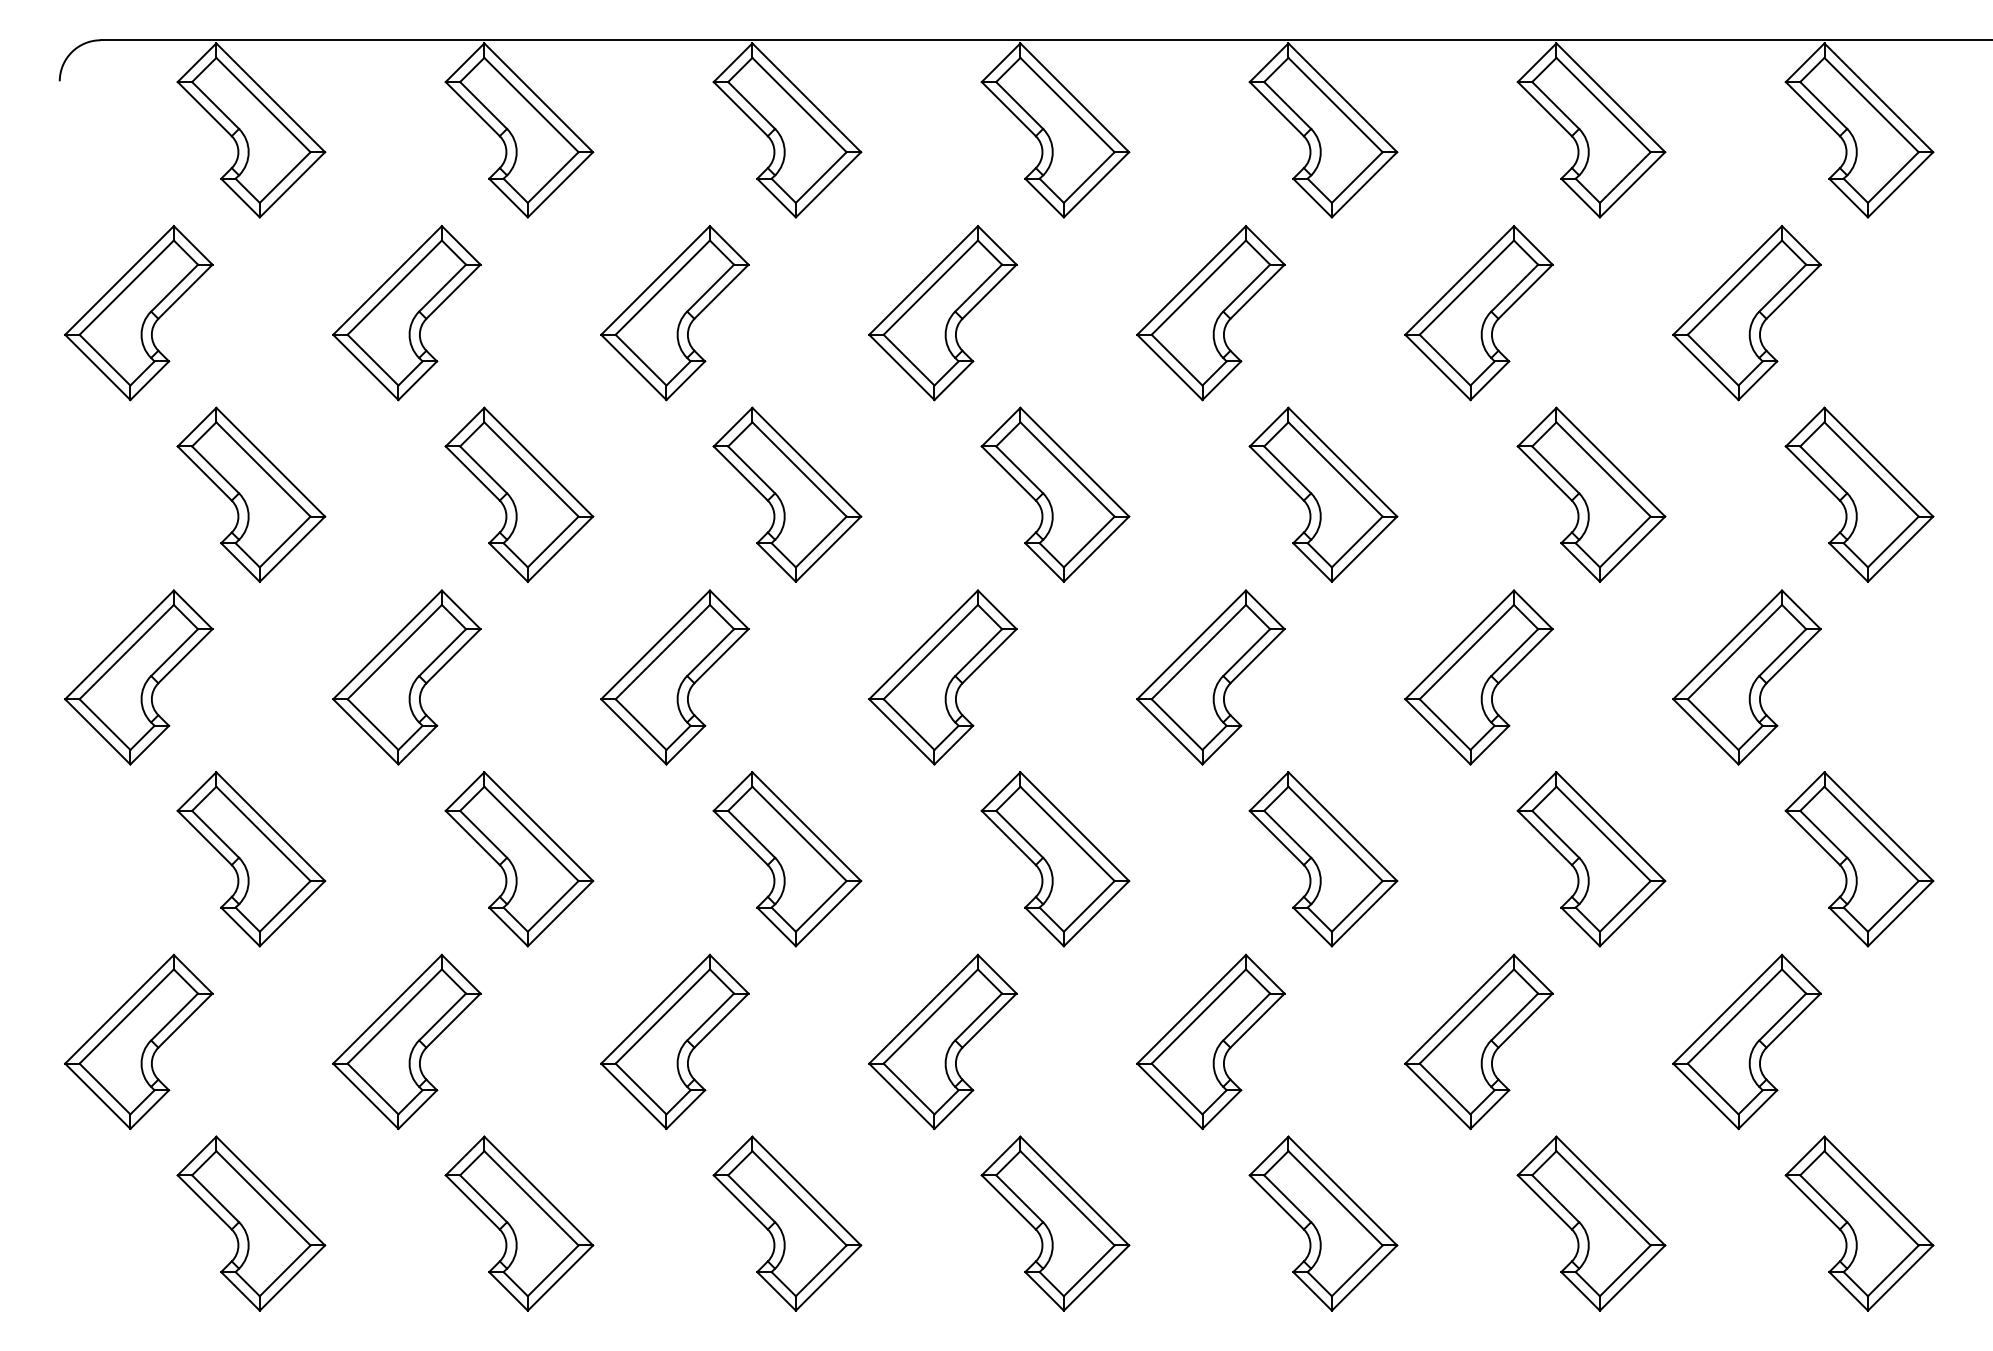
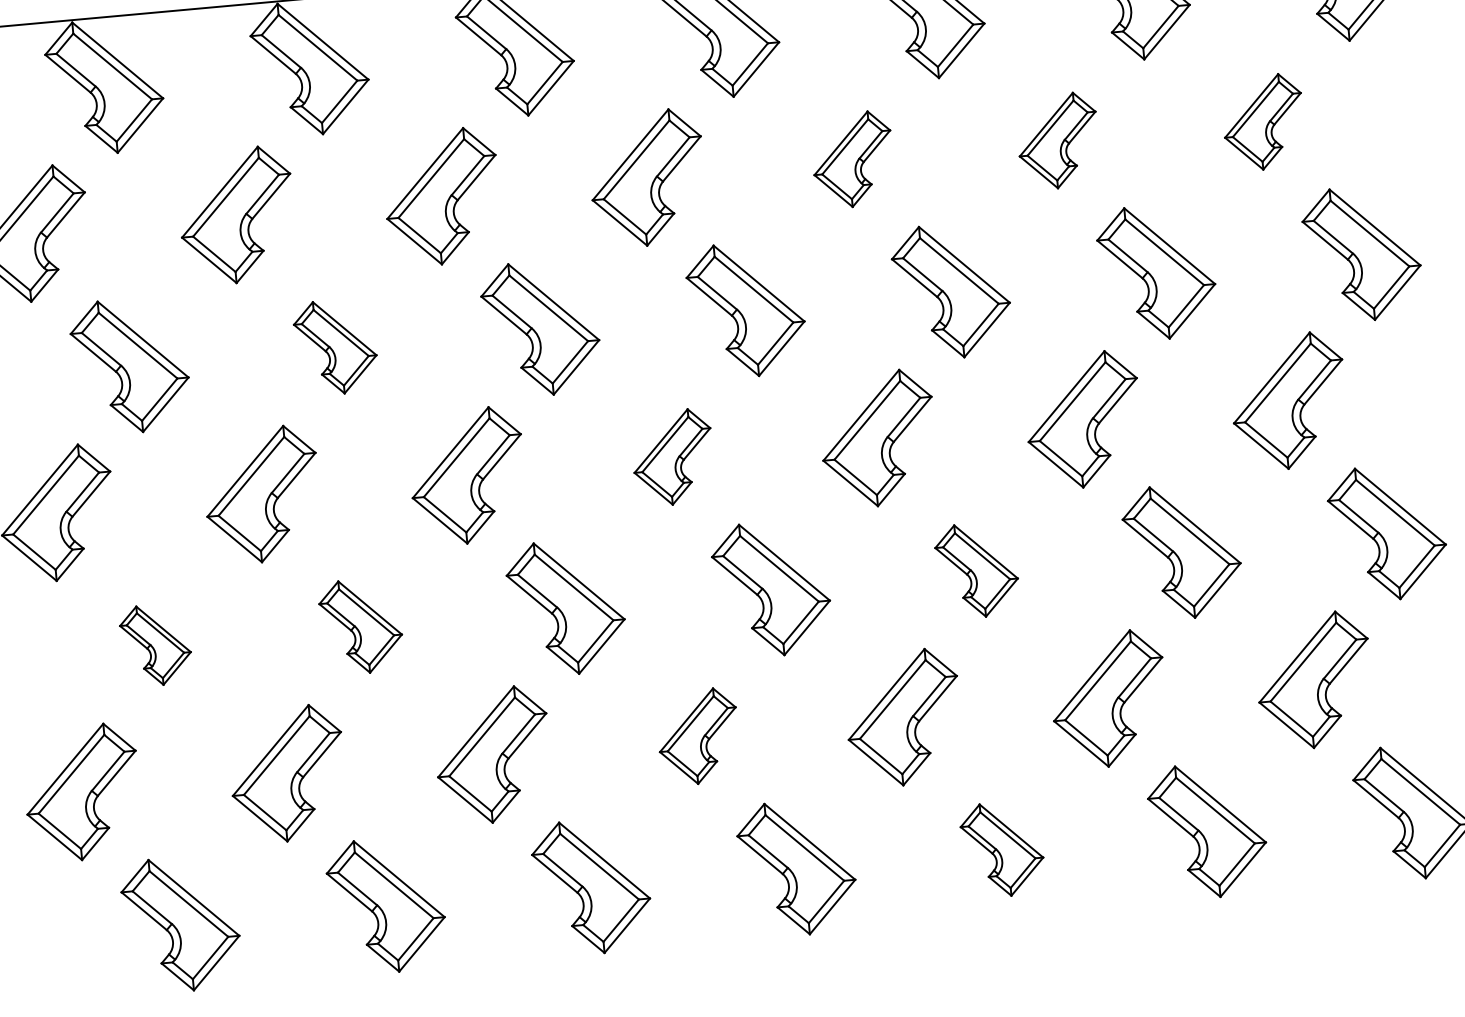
part: (1210, 313) -> (852, 160), size x0.7
part: (1478, 313) -> (1057, 141), size x0.7
part: (1746, 313) -> (1263, 122), size x0.7
part: (519, 494) -> (335, 346), size x0.7
part: (942, 677) -> (672, 457), size x0.7
part: (251, 859) -> (156, 645), size x0.6
part: (519, 859) -> (361, 626), size x0.7
part: (1323, 859) -> (977, 570), size x0.7
part: (942, 1041) -> (698, 736), size x0.7
part: (1323, 1223) -> (1002, 849), size x0.7

